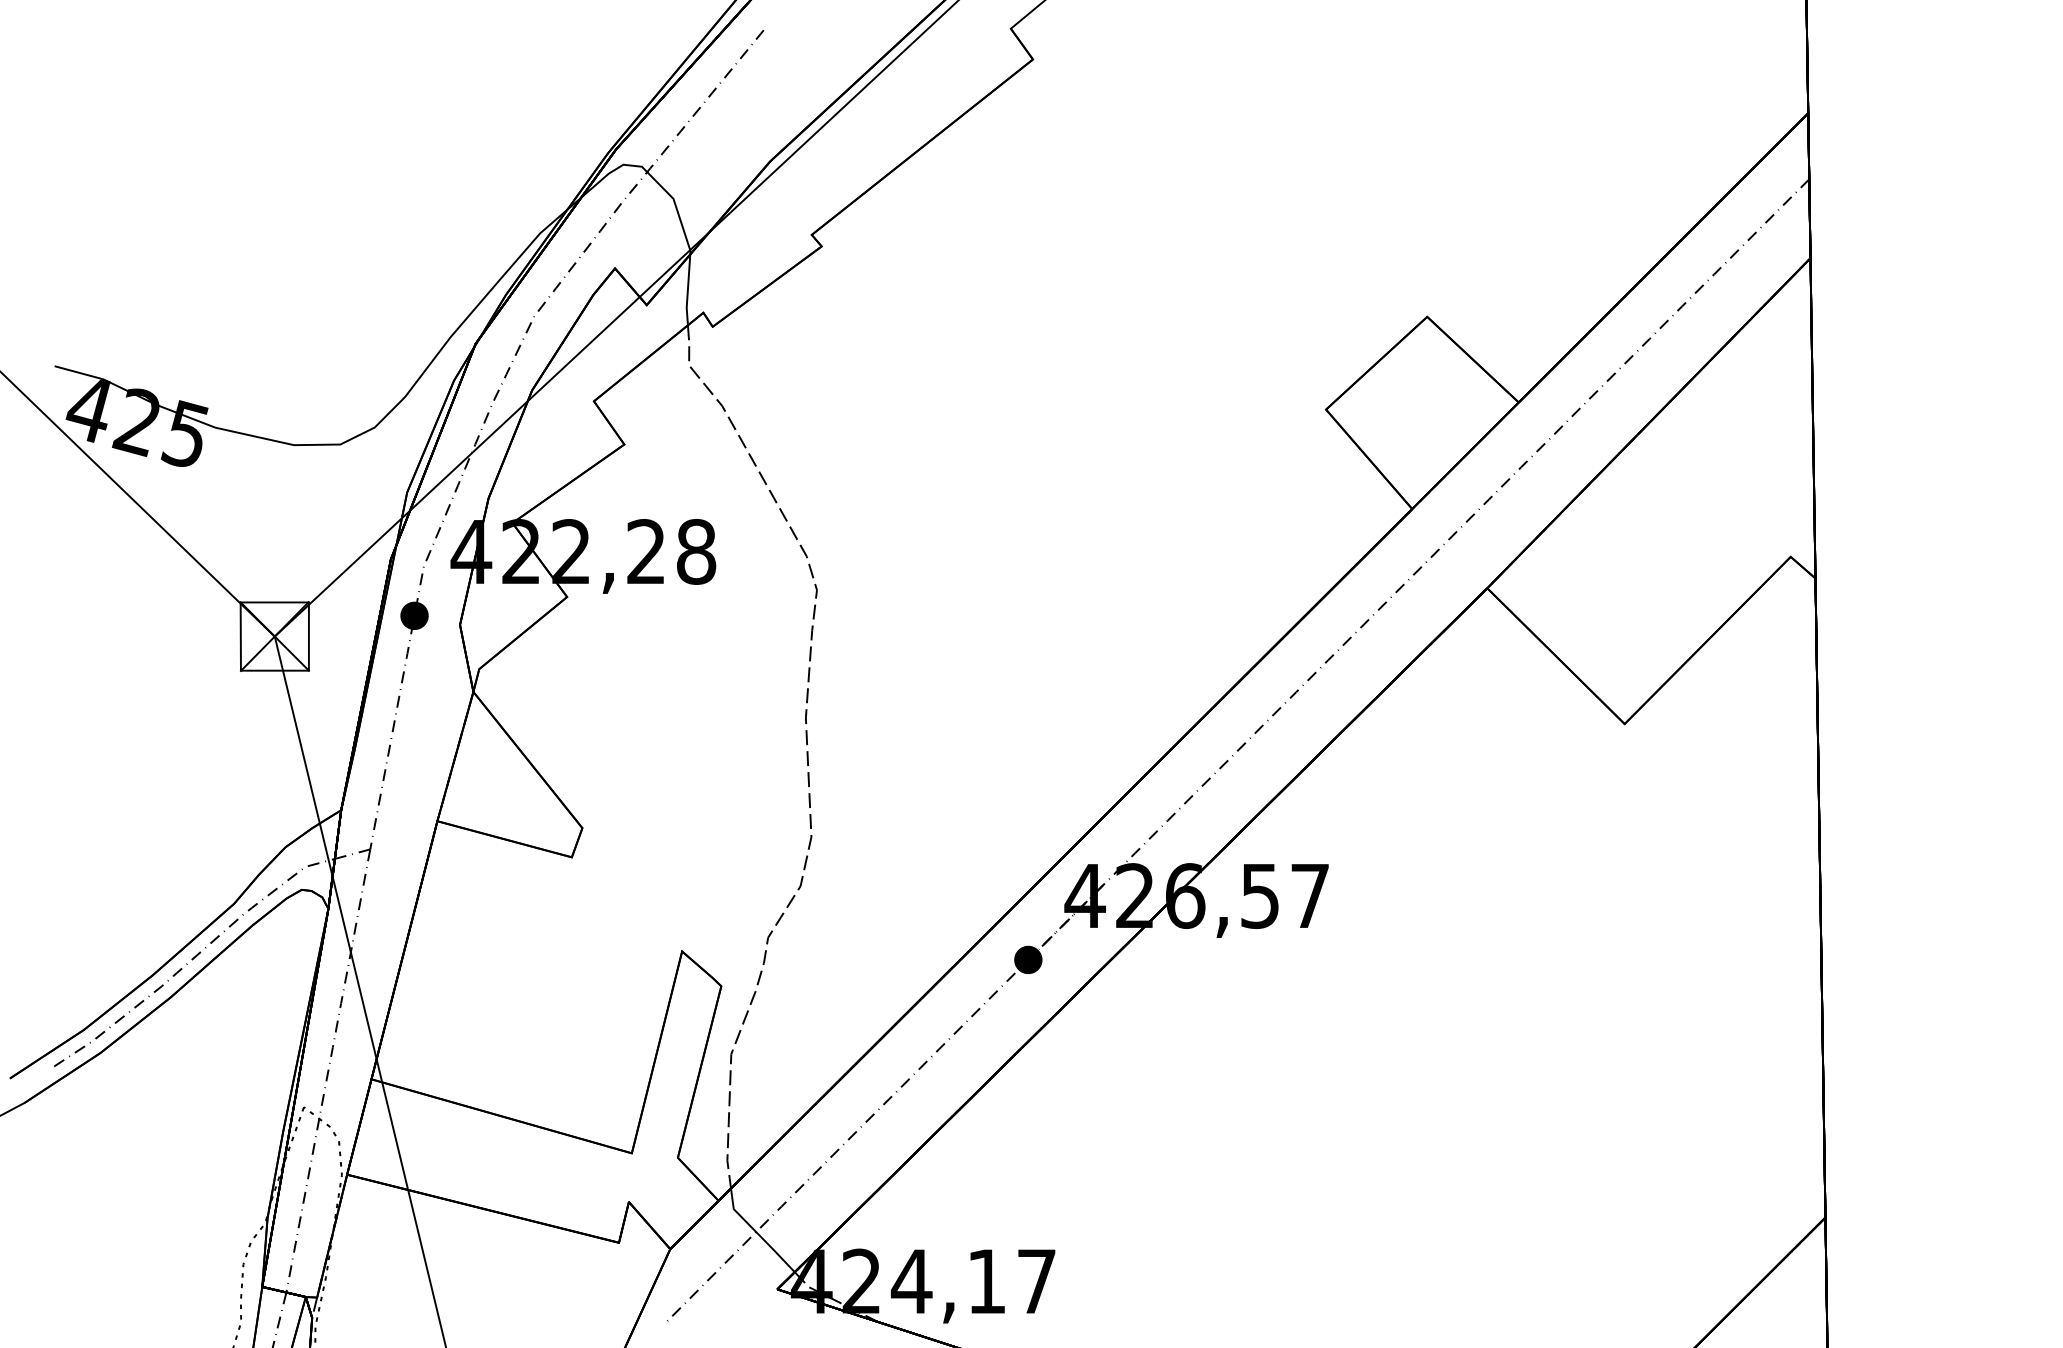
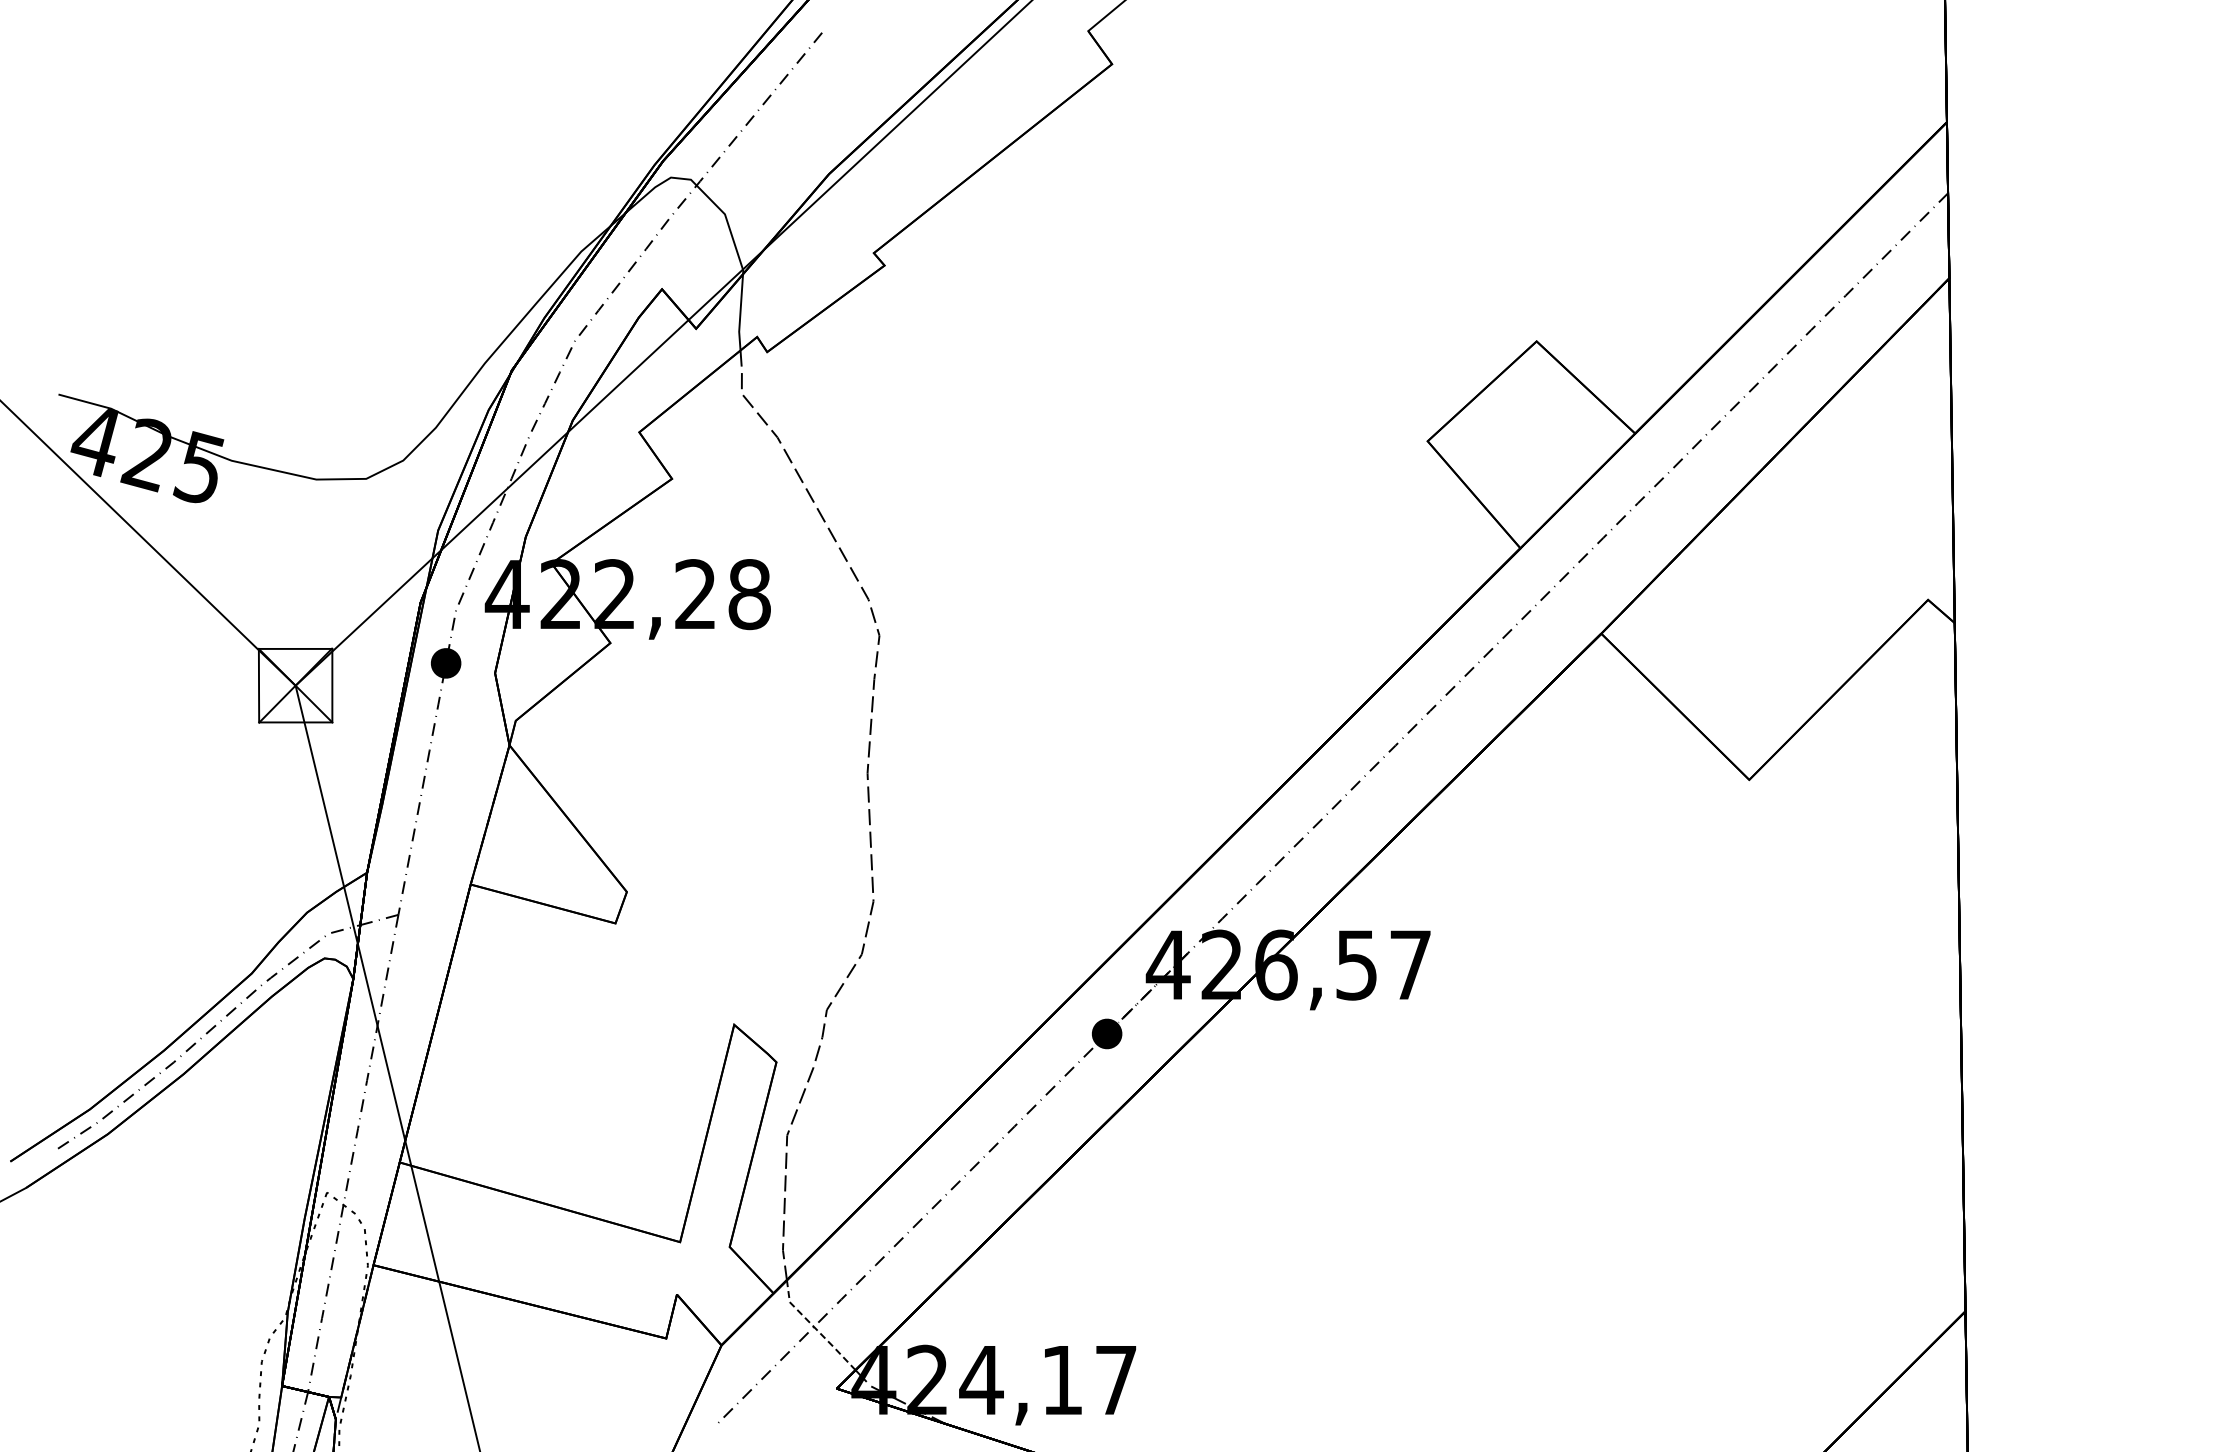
line: (757, 1233) -> (815, 1328), solid -> dashed

